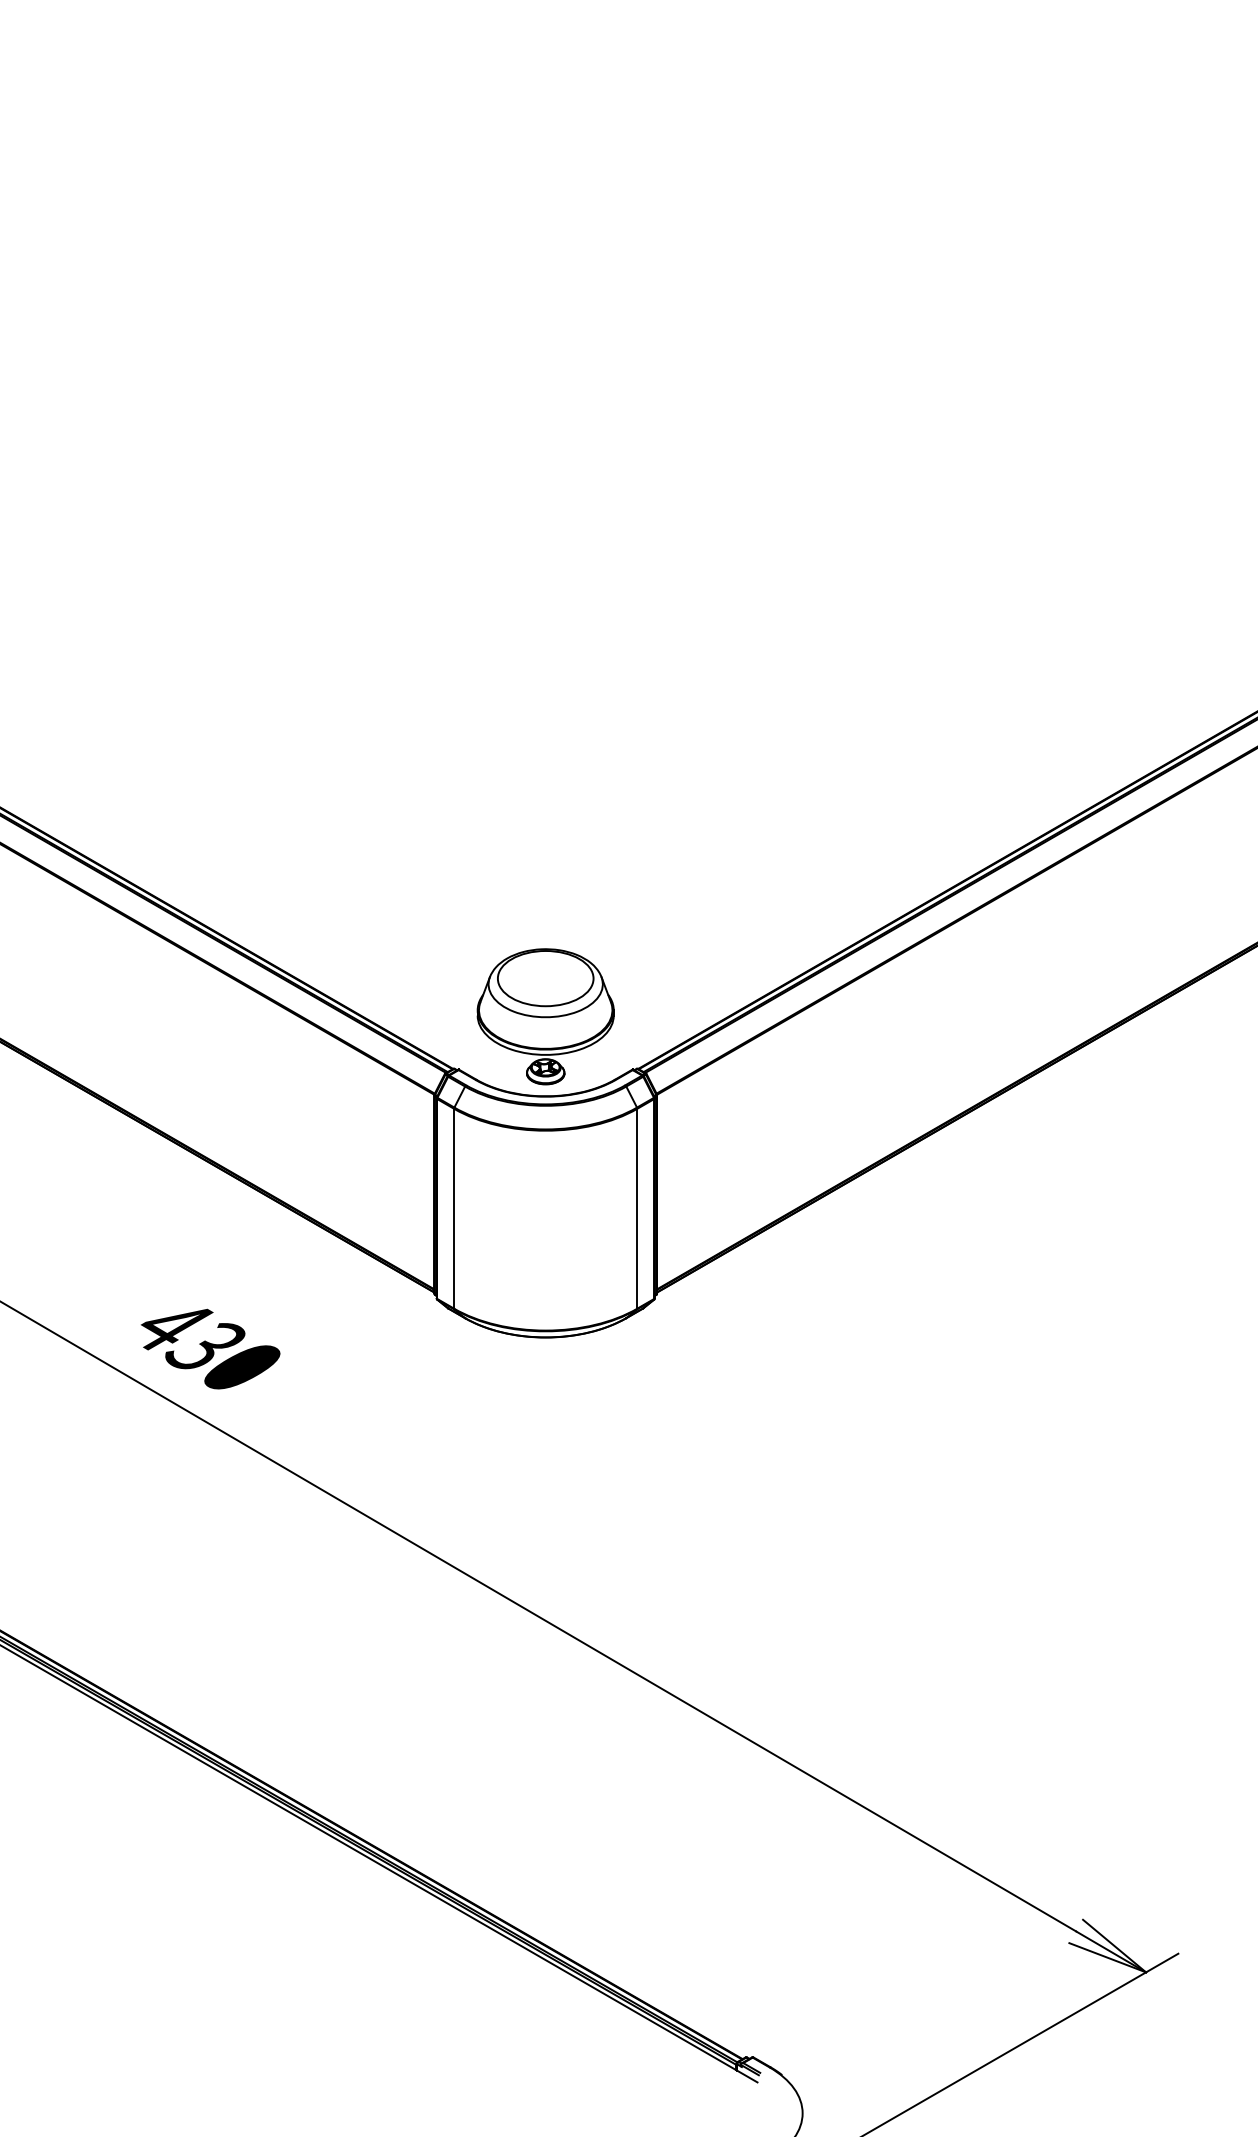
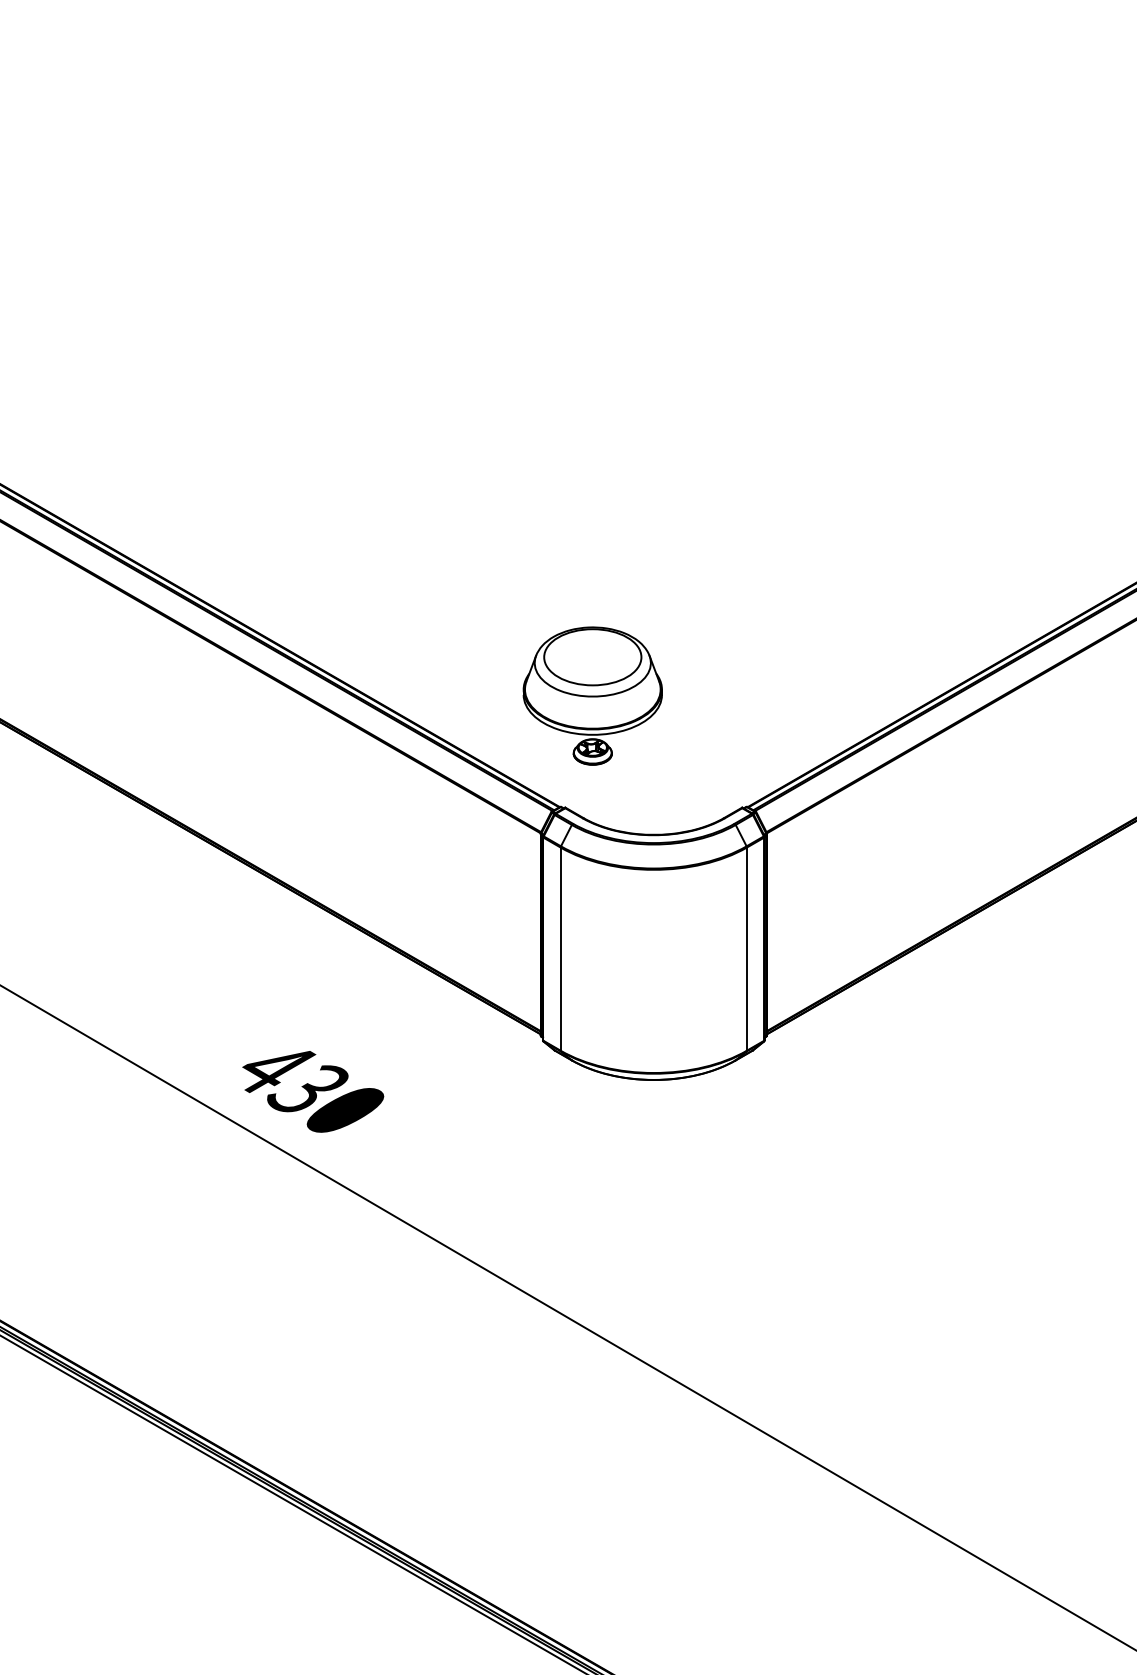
part: (545, 1016) -> (592, 695), moved

